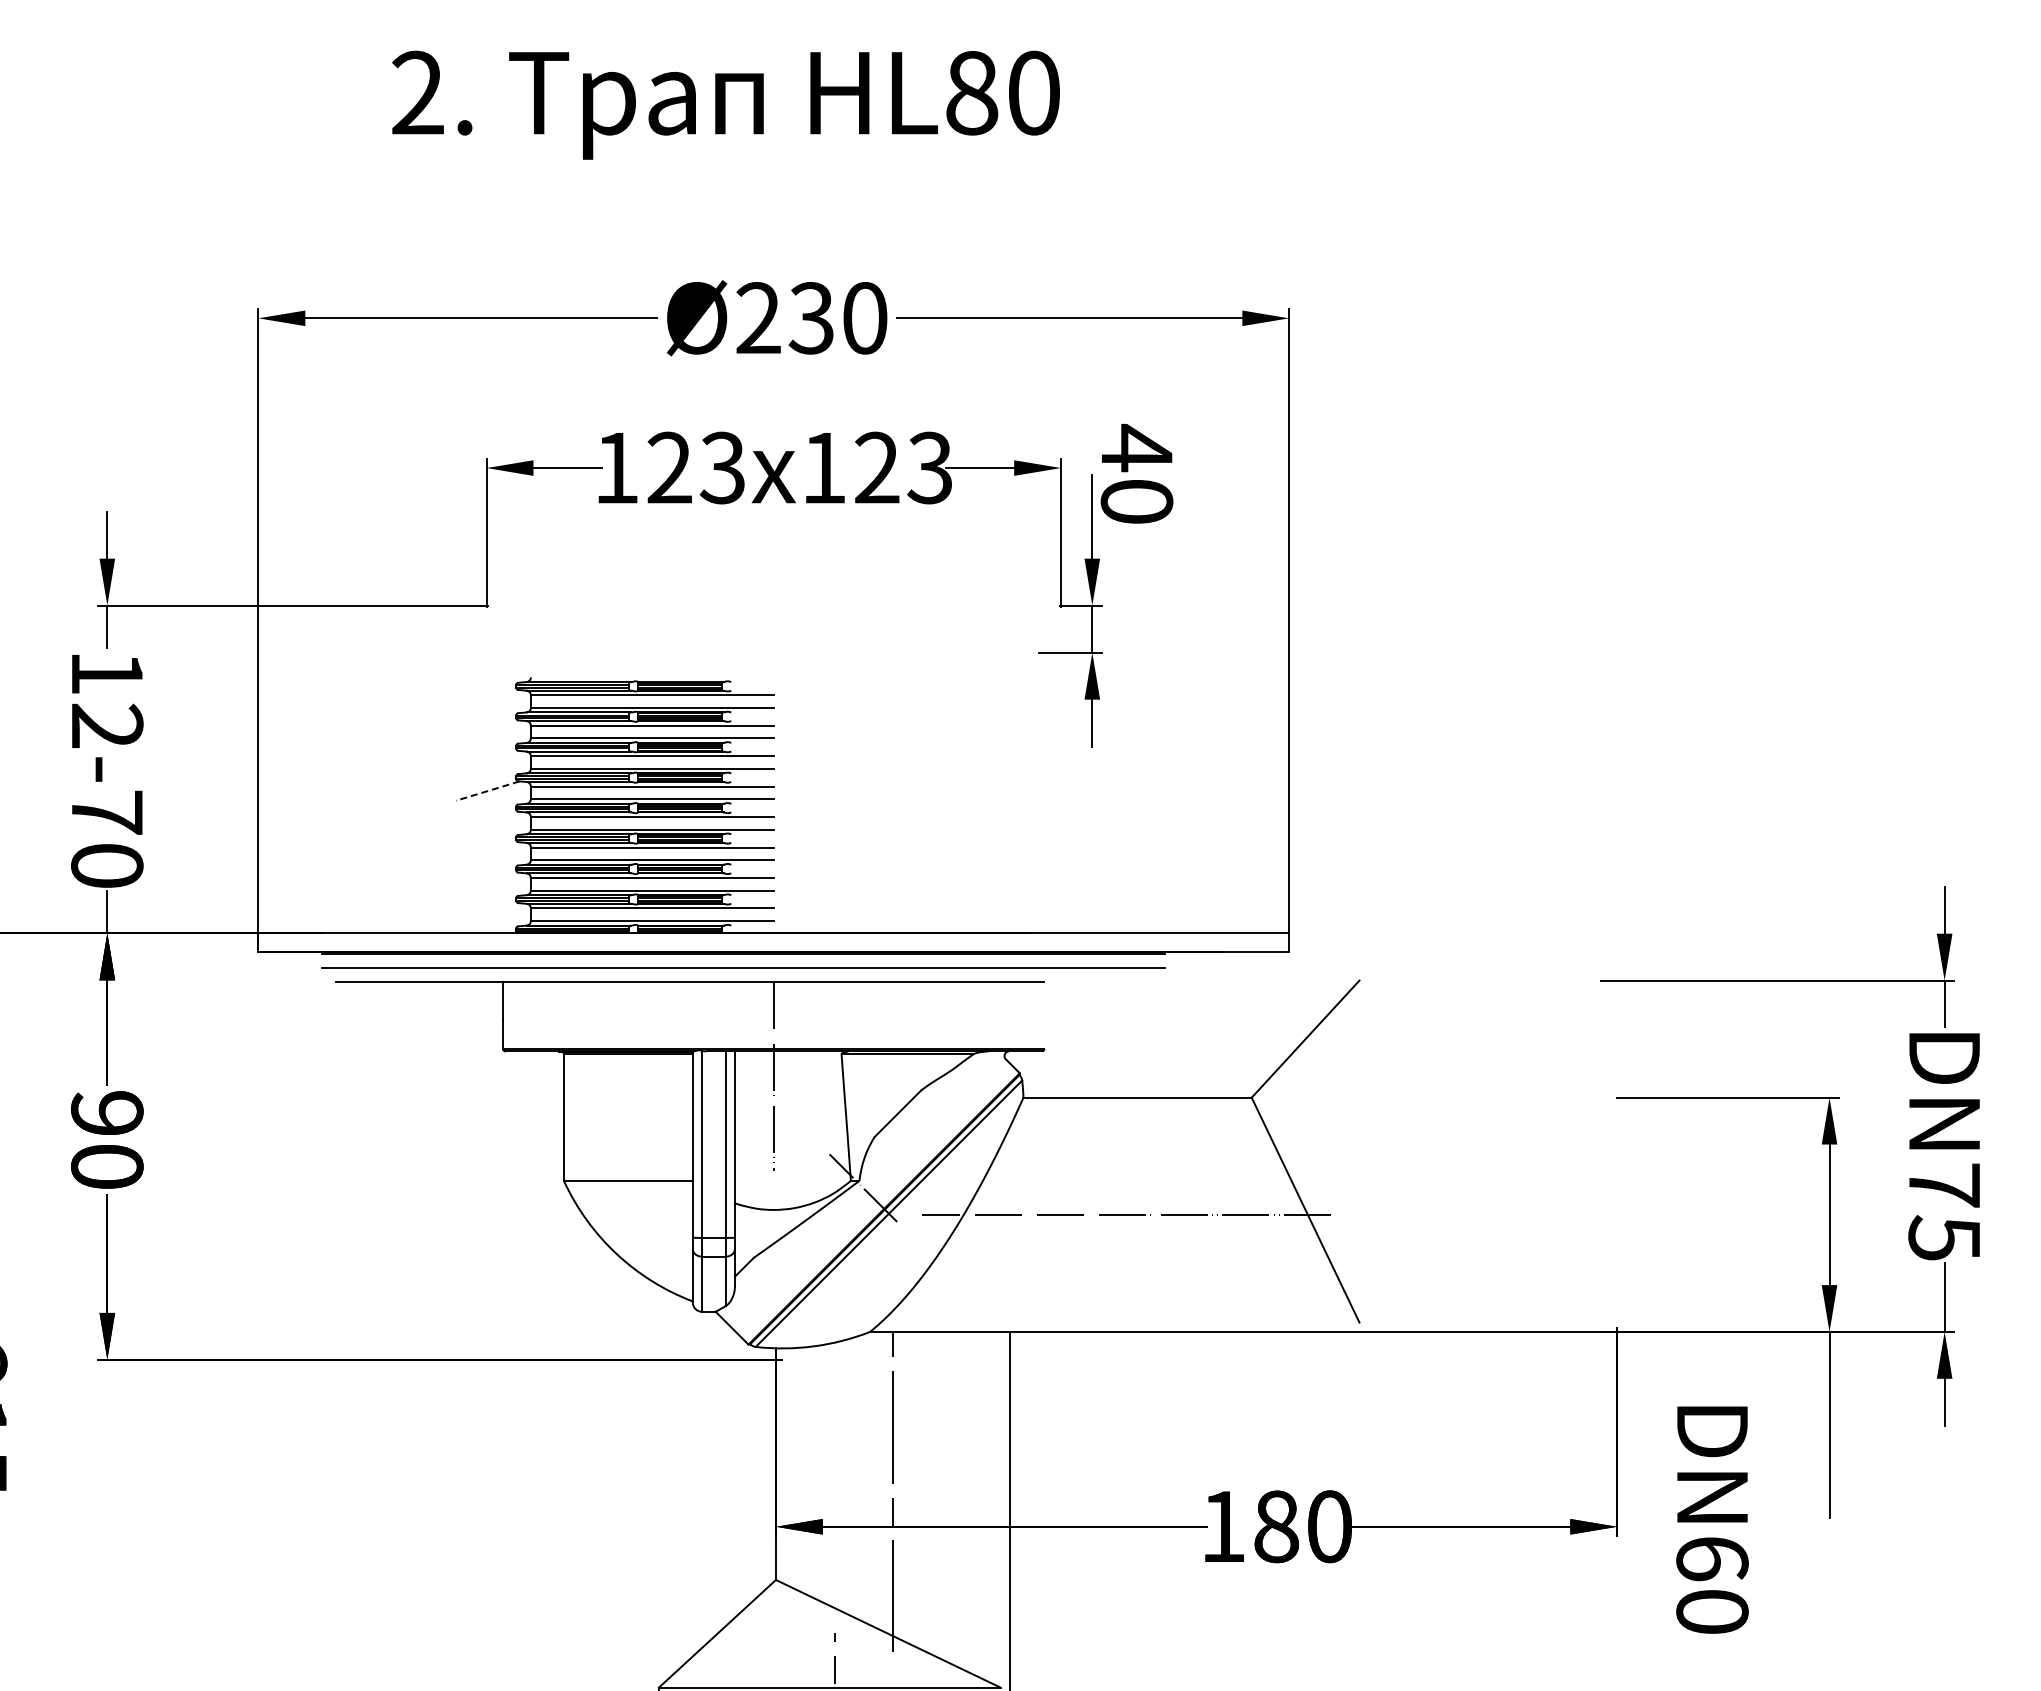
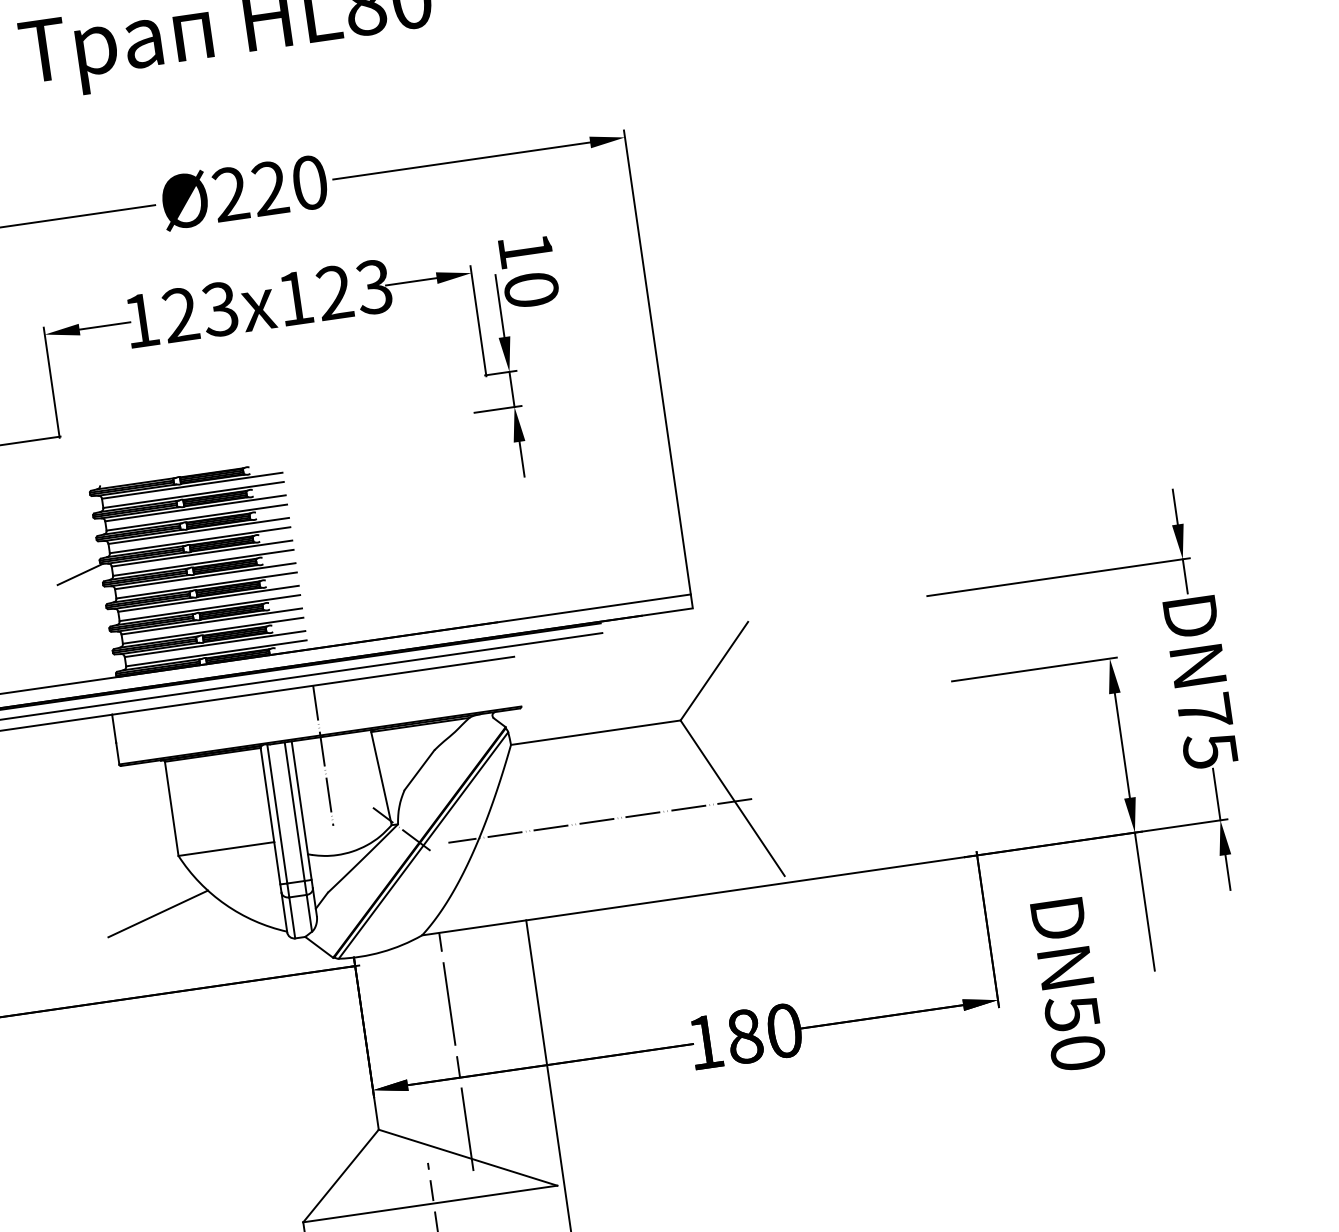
text: (810, 318) -> (269, 188), Ø230 -> Ø220
text: (1137, 447) -> (526, 249), 40 -> 10
line: (487, 791) -> (80, 574), dashed -> solid
line: (526, 1253) -> (158, 913), added
text: (1712, 1558) -> (1072, 1013), DN60 -> DN50

